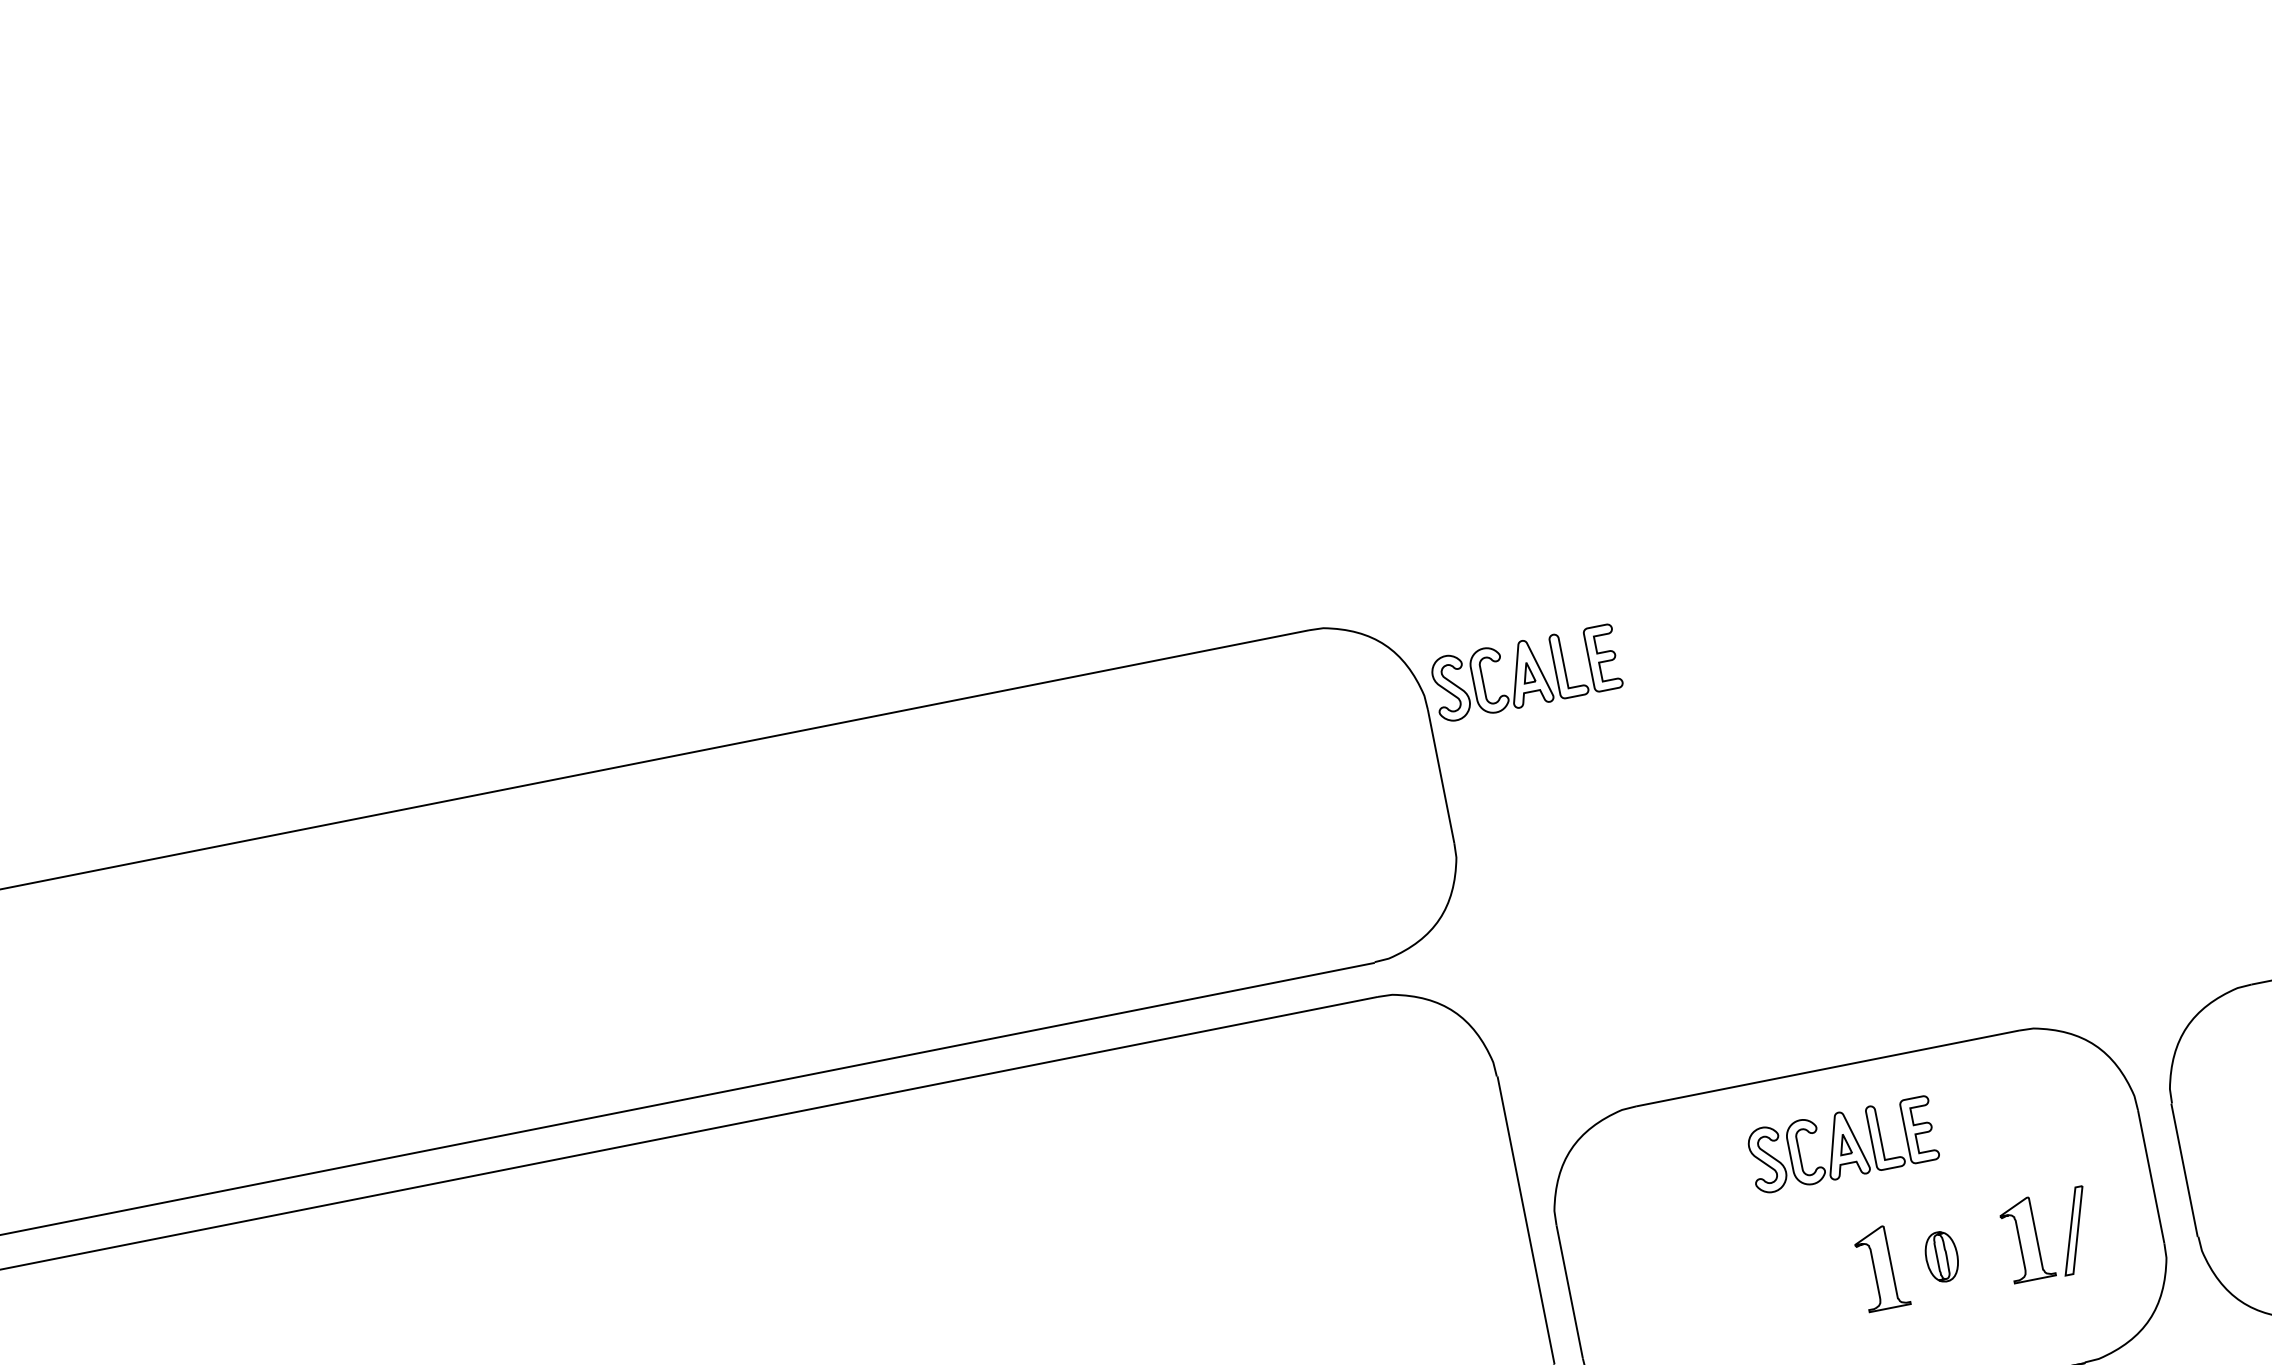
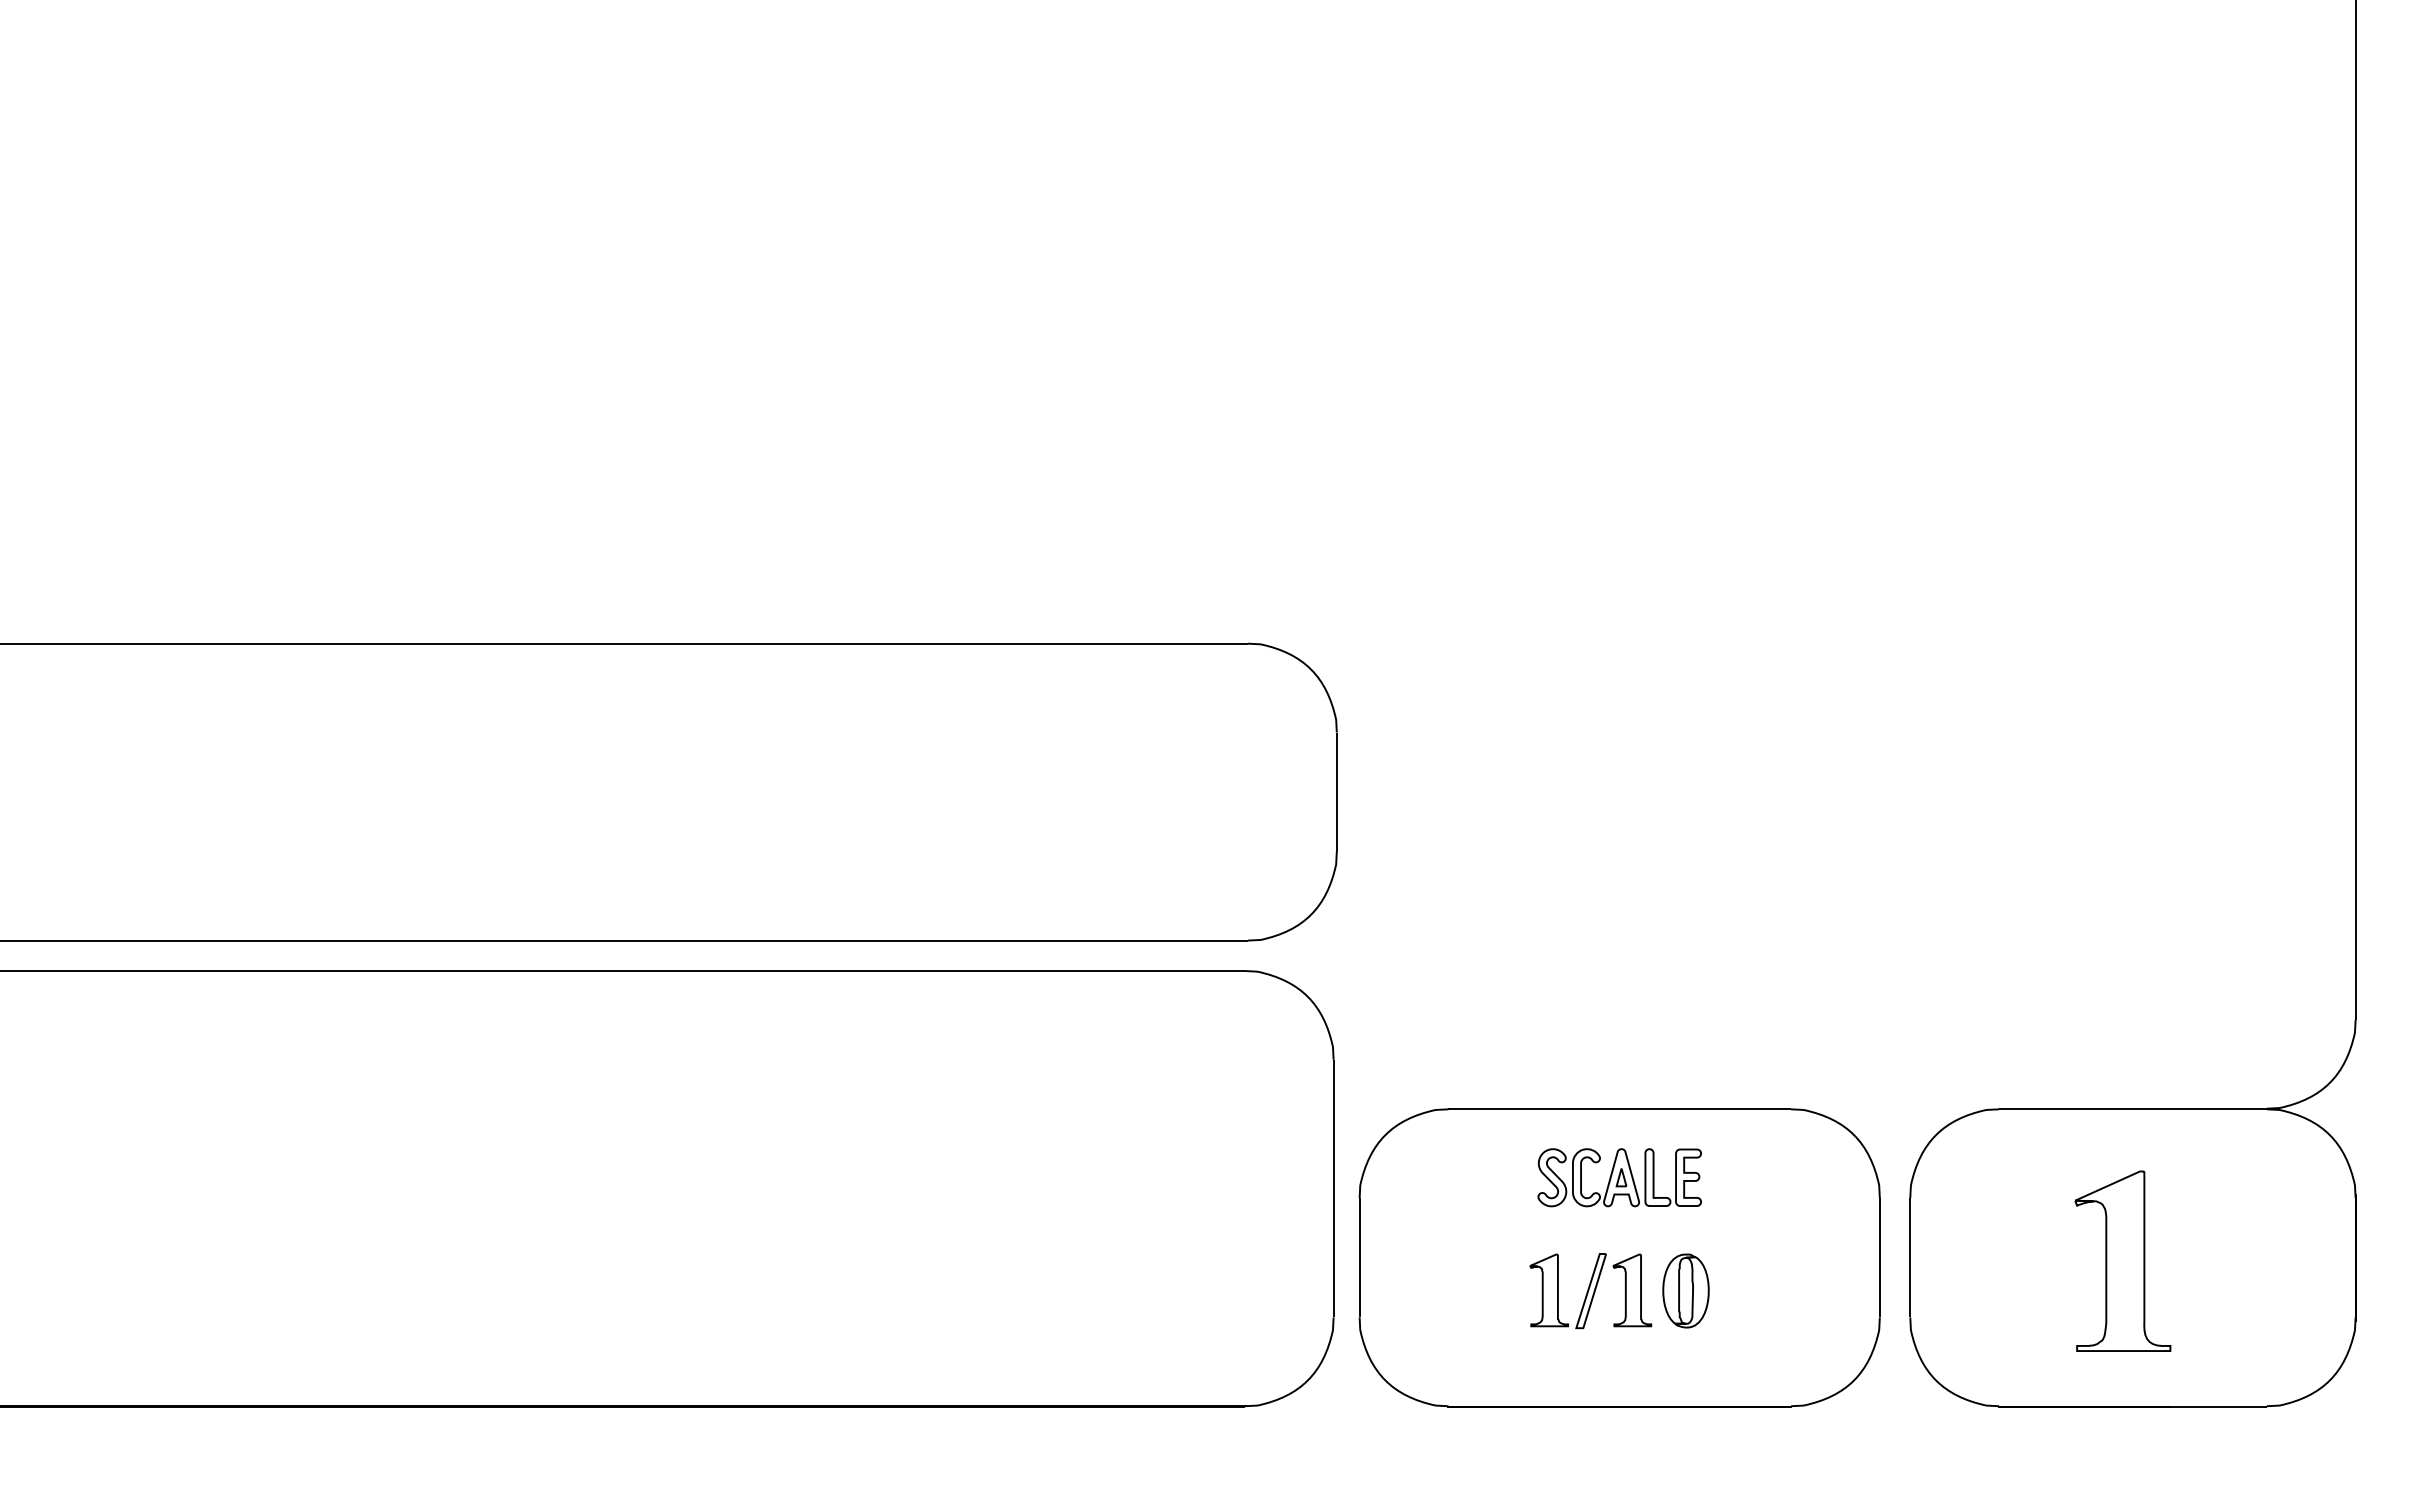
part: (1525, 673) -> (1427, 717), removed
part: (2037, 1238) -> (1558, 1291), moved
part: (1941, 1256) -> (1685, 1290), size x1.67

